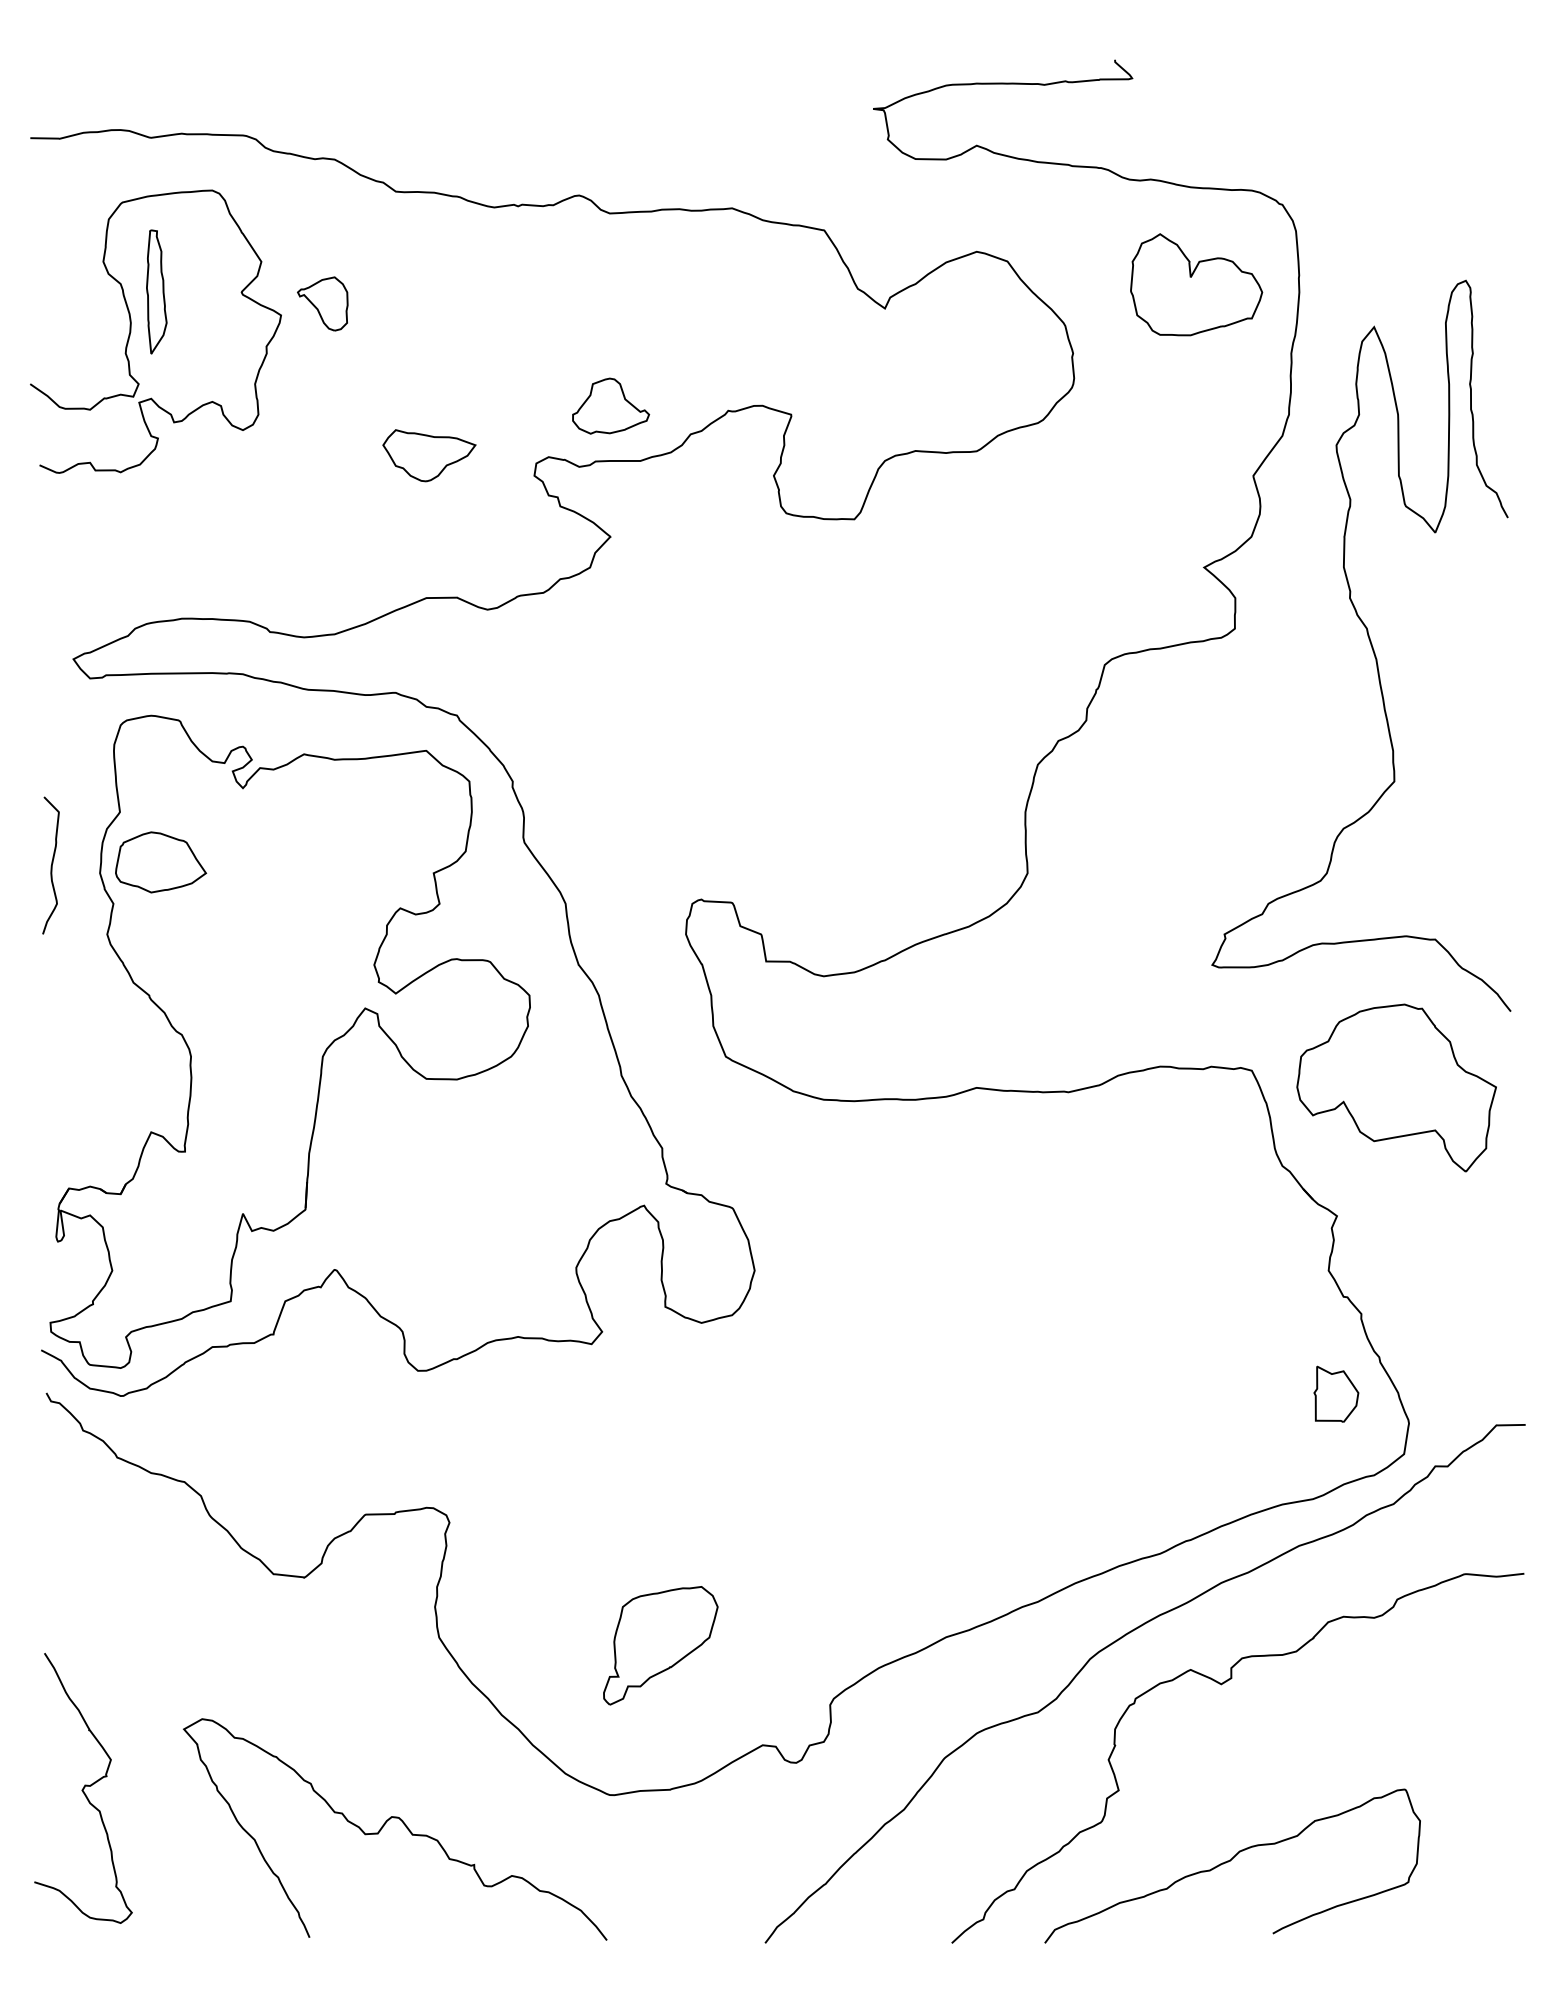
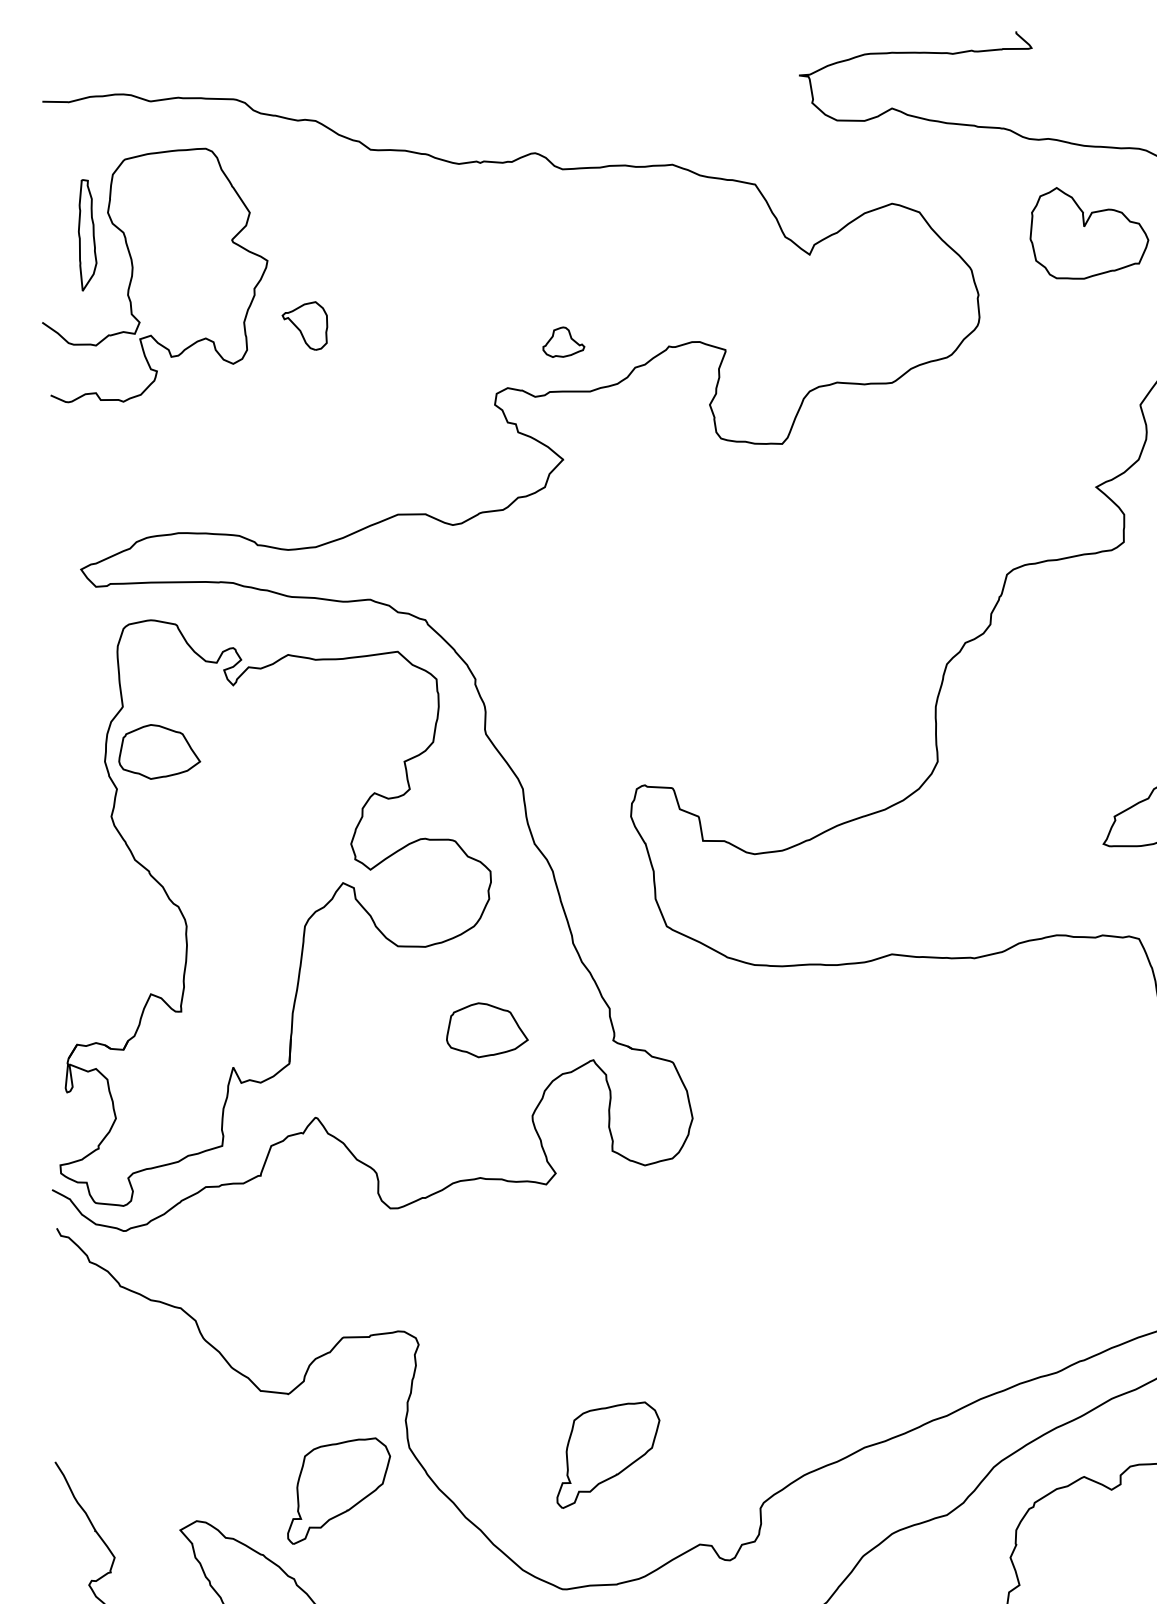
part: (156, 291) -> (87, 234), moved
part: (322, 303) -> (304, 325), moved
part: (611, 405) -> (564, 341), size x0.6
part: (429, 455) -> (400, 386), removed
curve: (50, 865) -> (60, 754), removed
part: (526, 1172) -> (487, 1030), added
part: (360, 1685) -> (338, 1490), added

